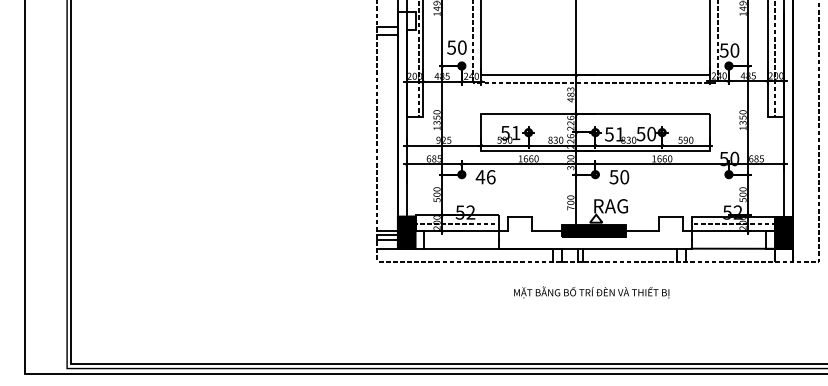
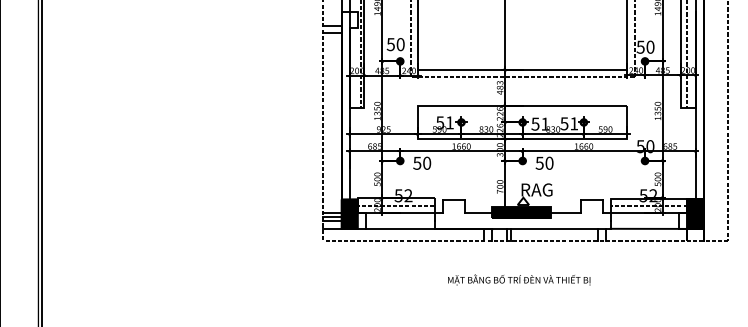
text: (651, 133) -> (574, 123), 50 -> 51
text: (485, 177) -> (421, 163), 46 -> 50
text: (591, 292) -> (519, 279), moved

